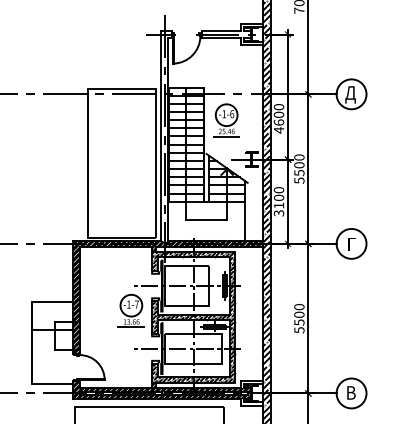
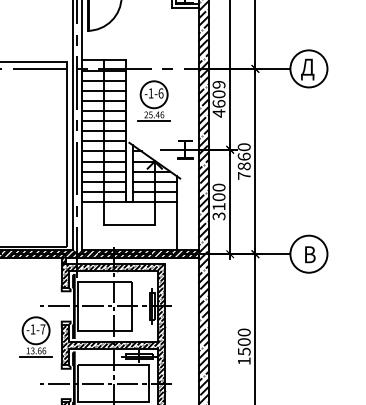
text: (279, 107) -> (219, 85), 4600 -> 4609
text: (299, 172) -> (244, 165), 5500 -> 7860
text: (352, 244) -> (310, 254), Г -> В
text: (299, 330) -> (244, 361), 5500 -> 1500

